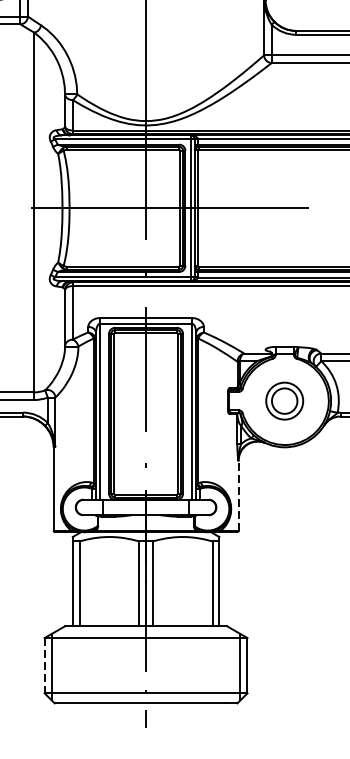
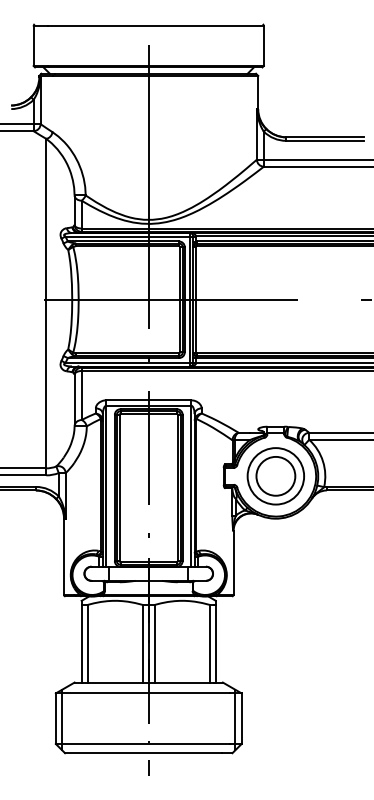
part: (284, 401) -> (275, 476), size x1.67
line: (238, 496) -> (233, 563), dashed -> solid
line: (44, 666) -> (55, 719), dashed -> solid

